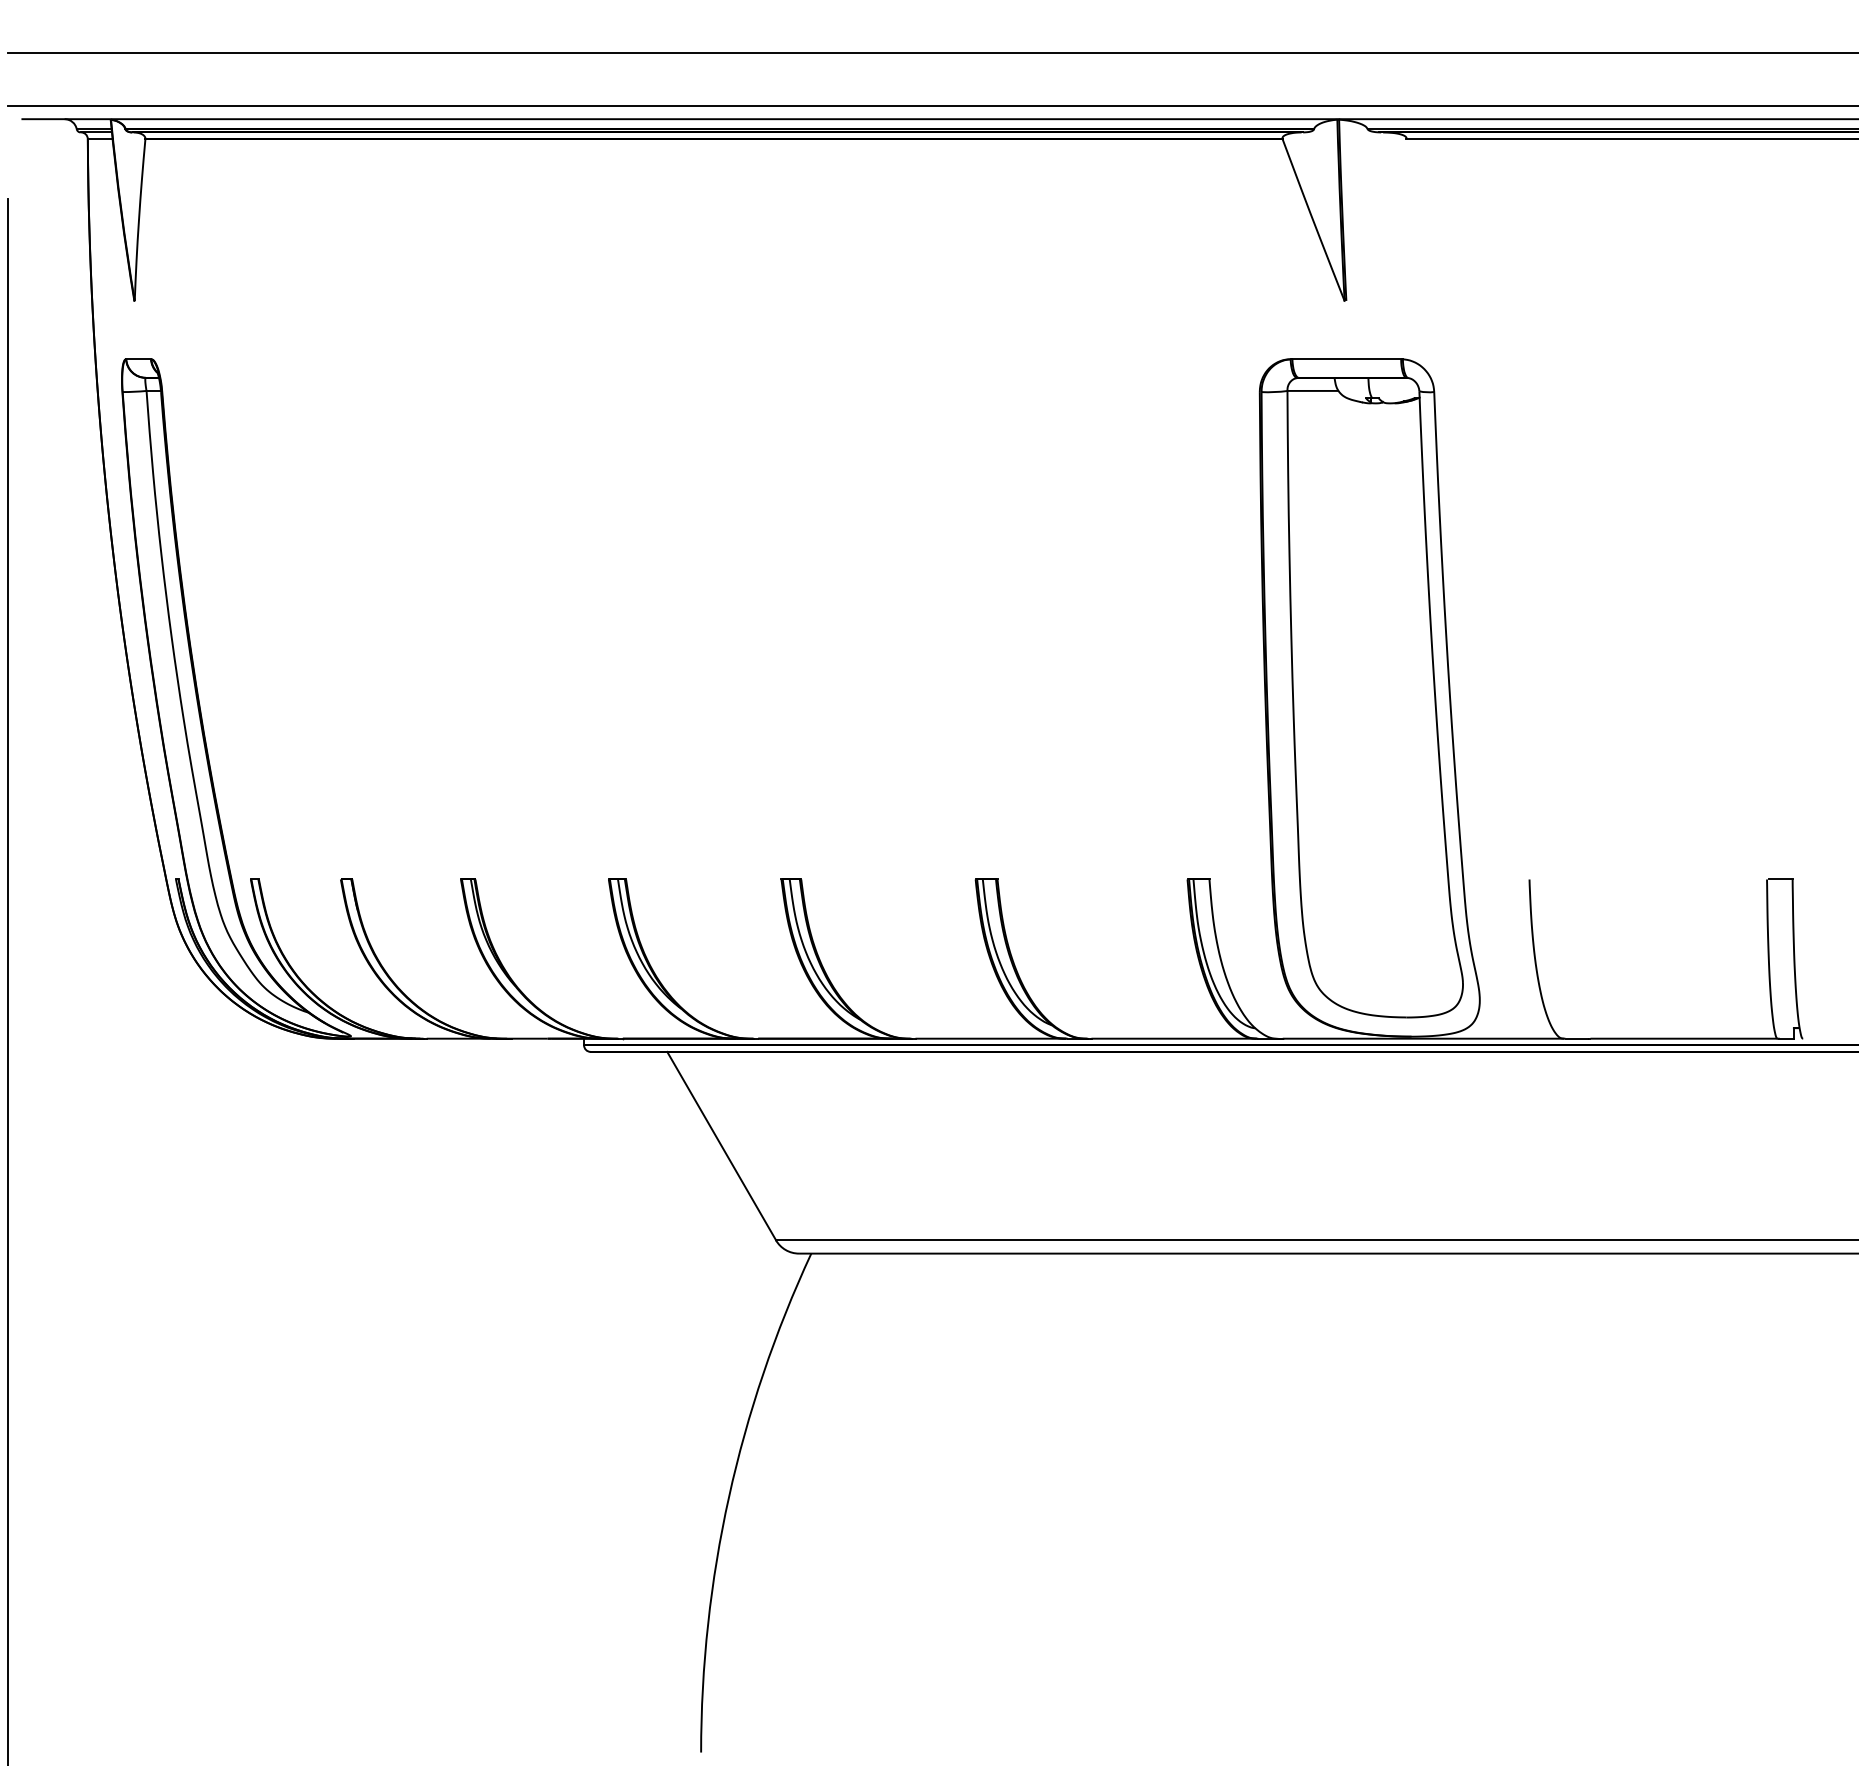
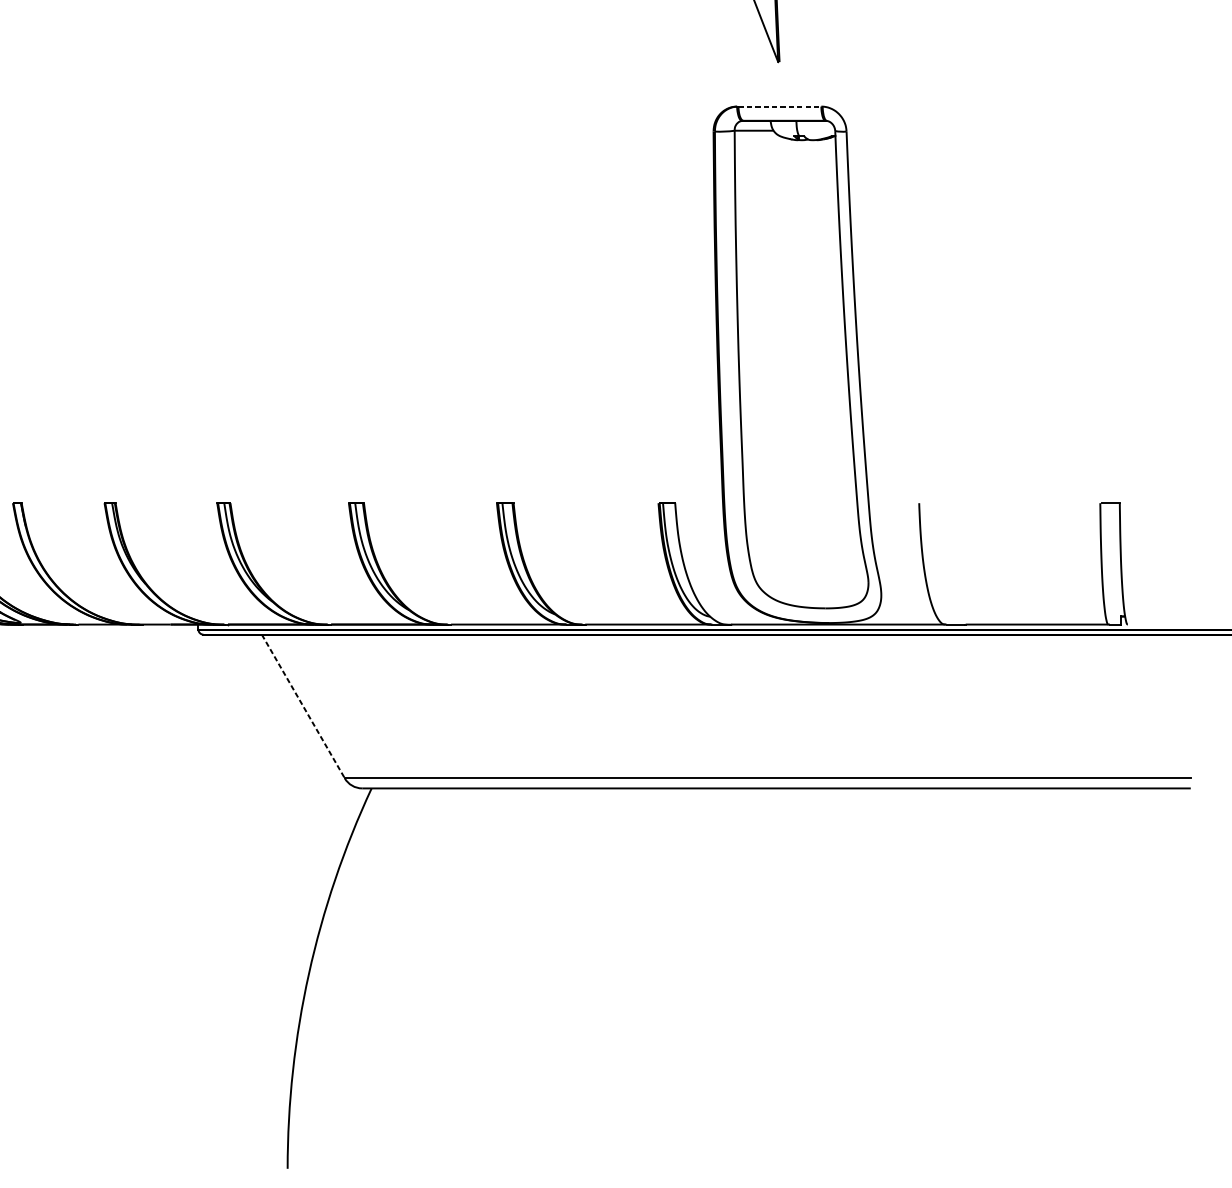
line: (1348, 359) -> (781, 106), solid -> dashed
line: (721, 1146) -> (303, 706), solid -> dashed

